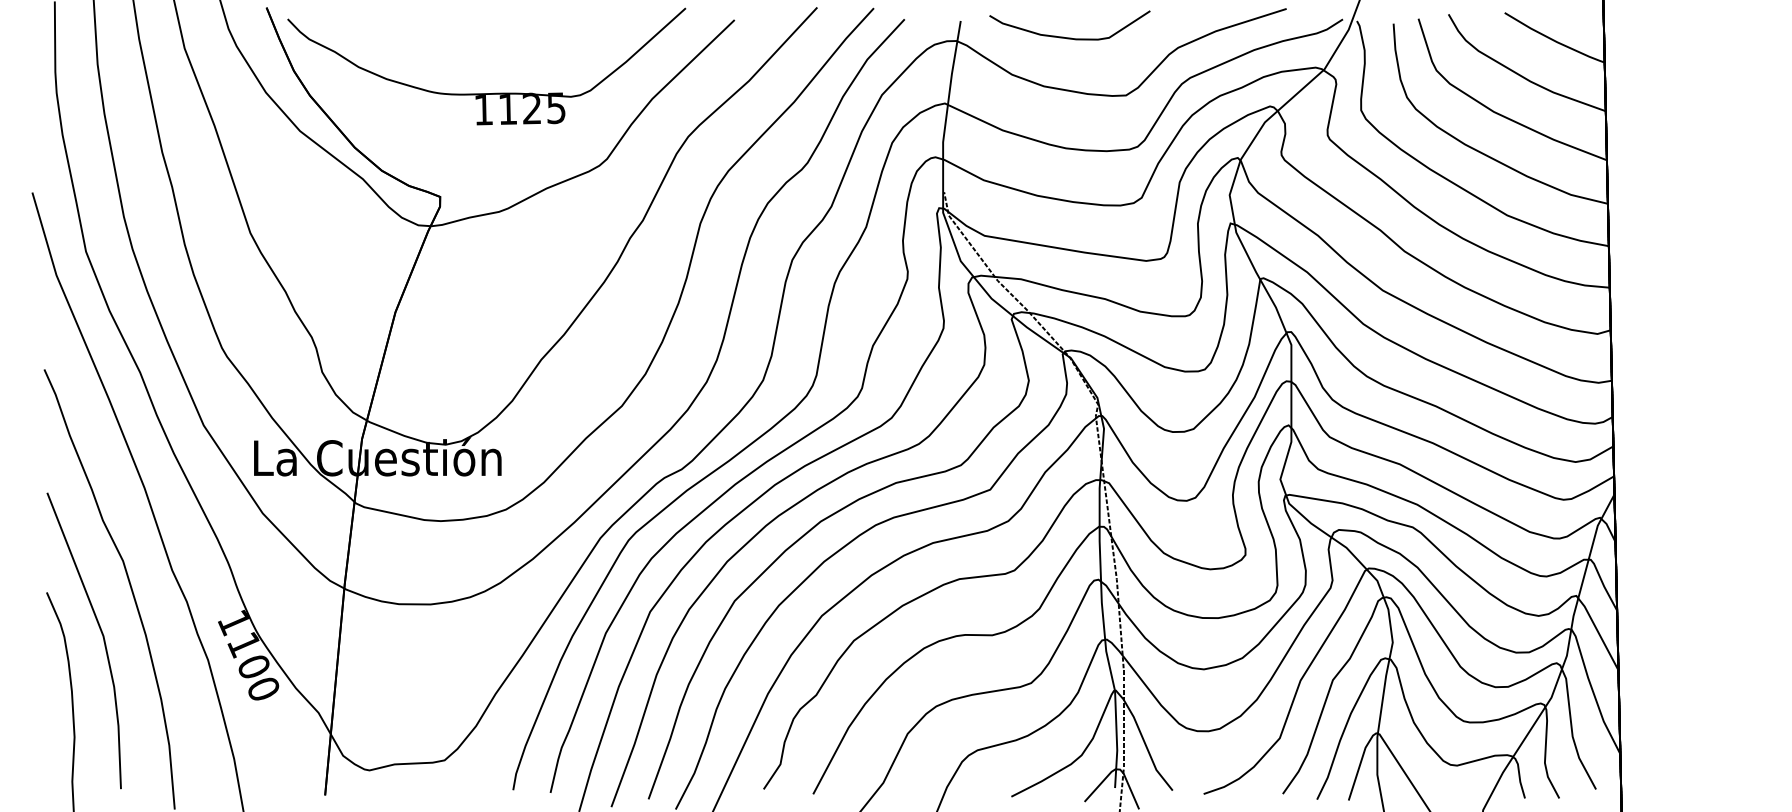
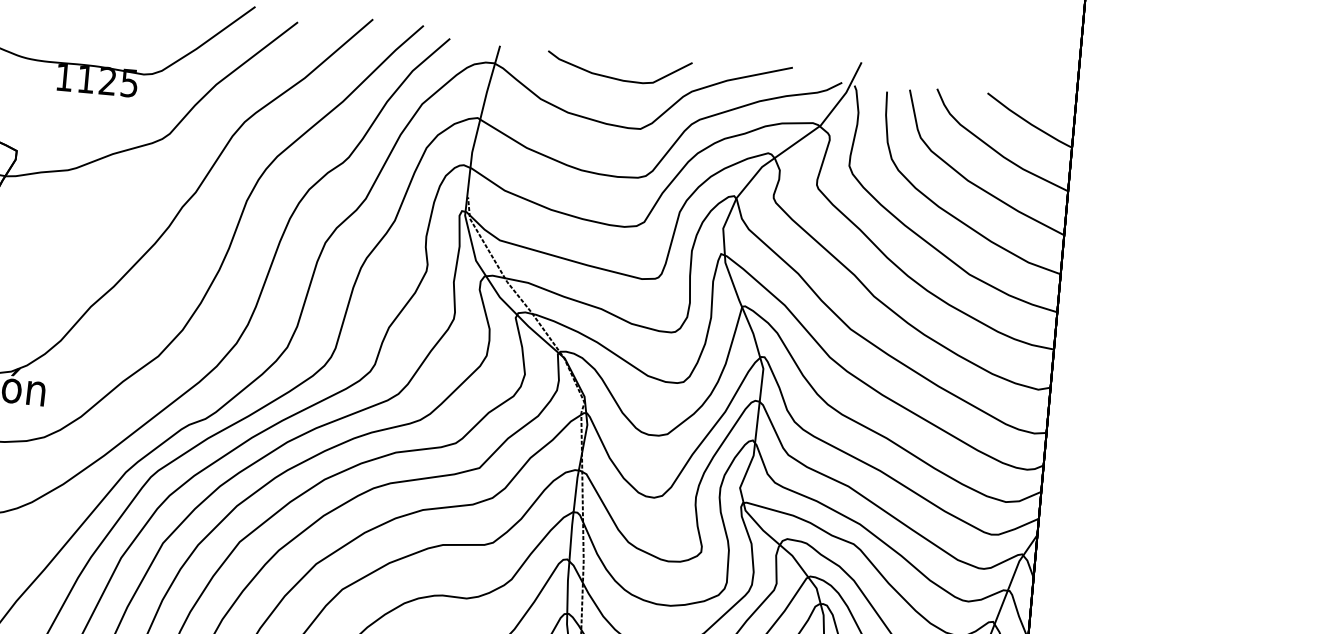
curve: (1069, 37) -> (617, 78), moved

